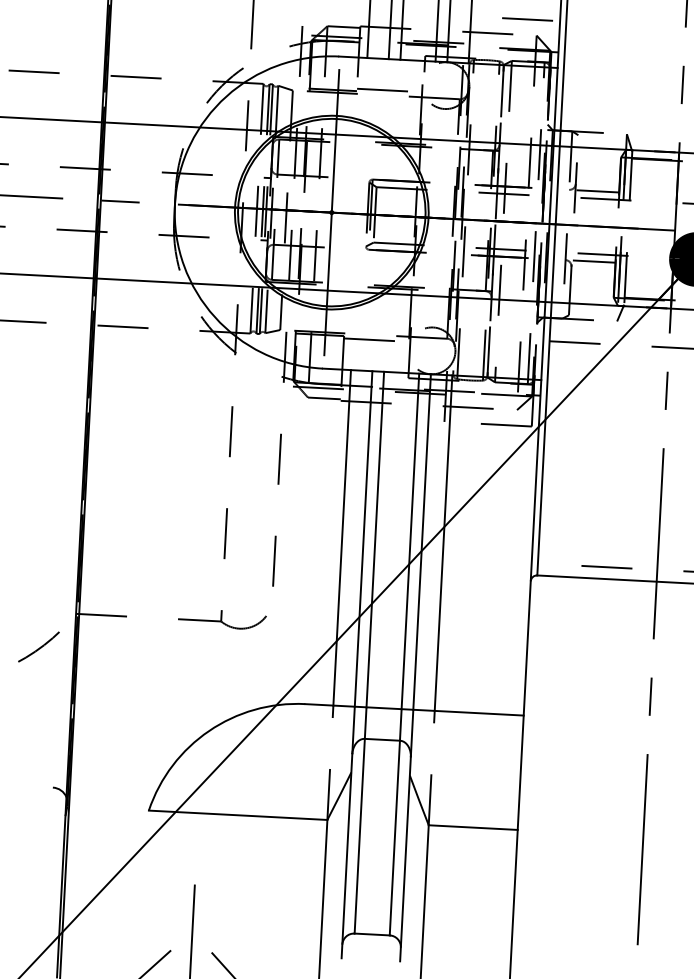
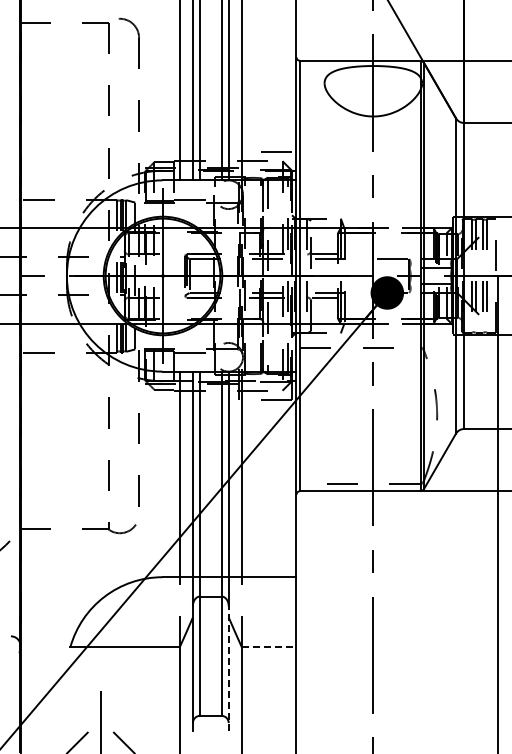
line: (473, 827) -> (269, 647), solid -> dashed
line: (405, 858) -> (228, 668), solid -> dashed

